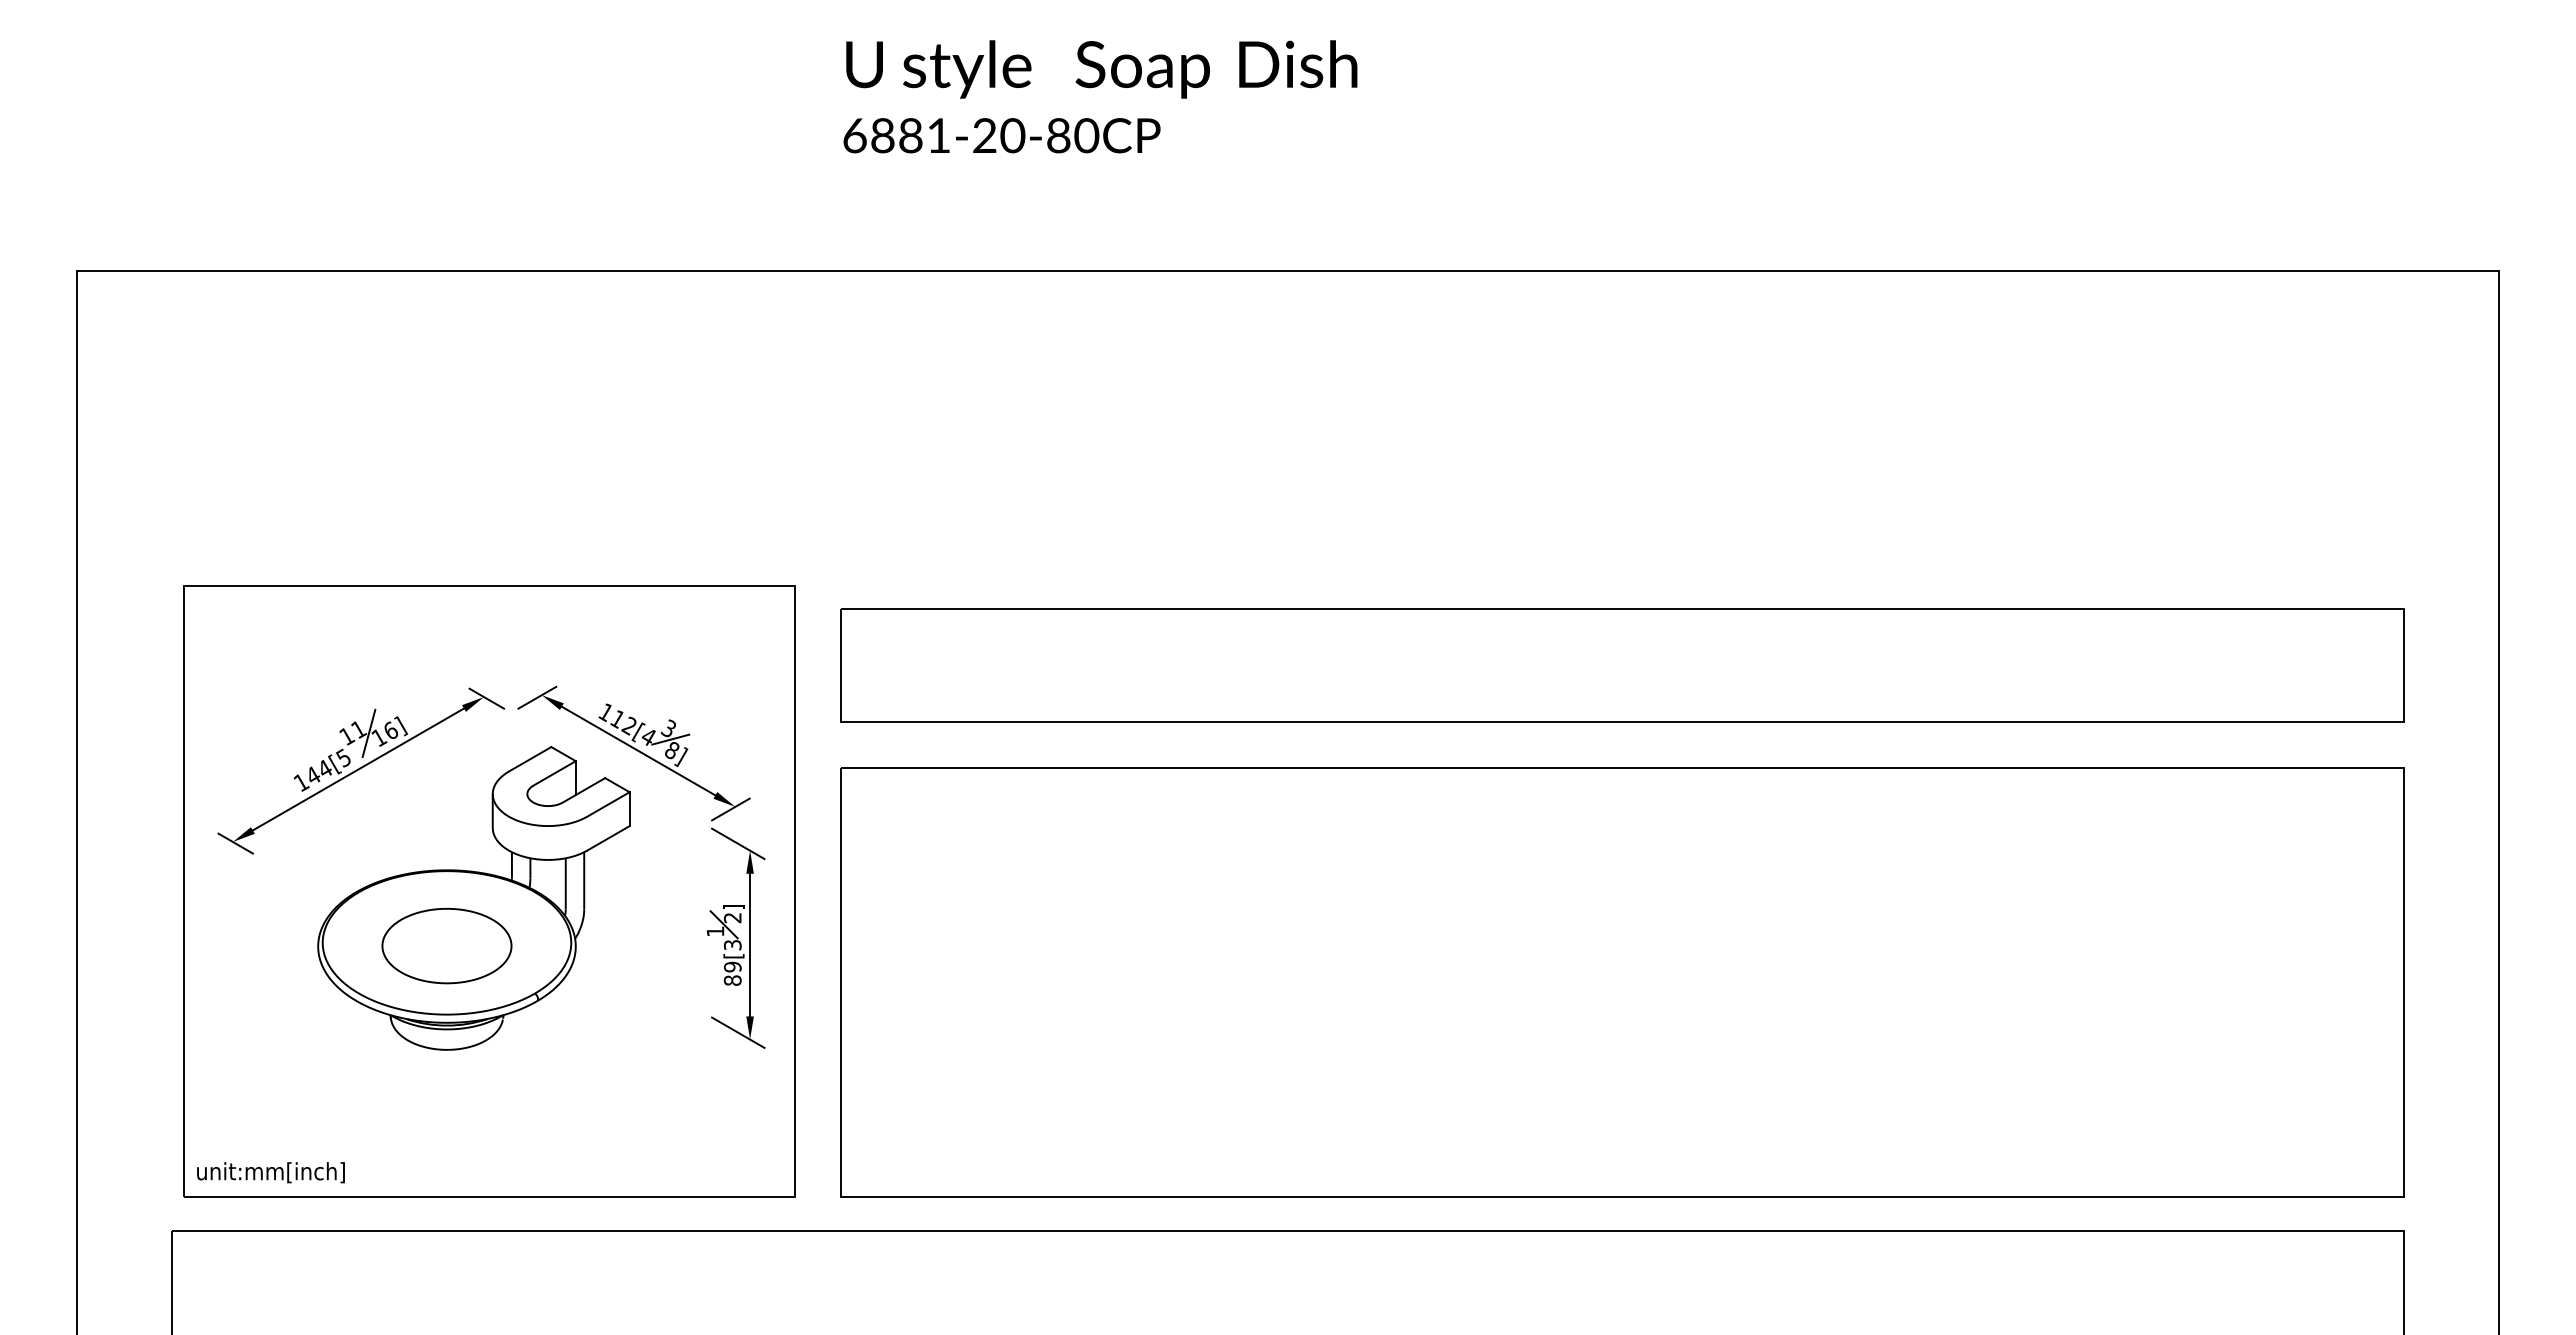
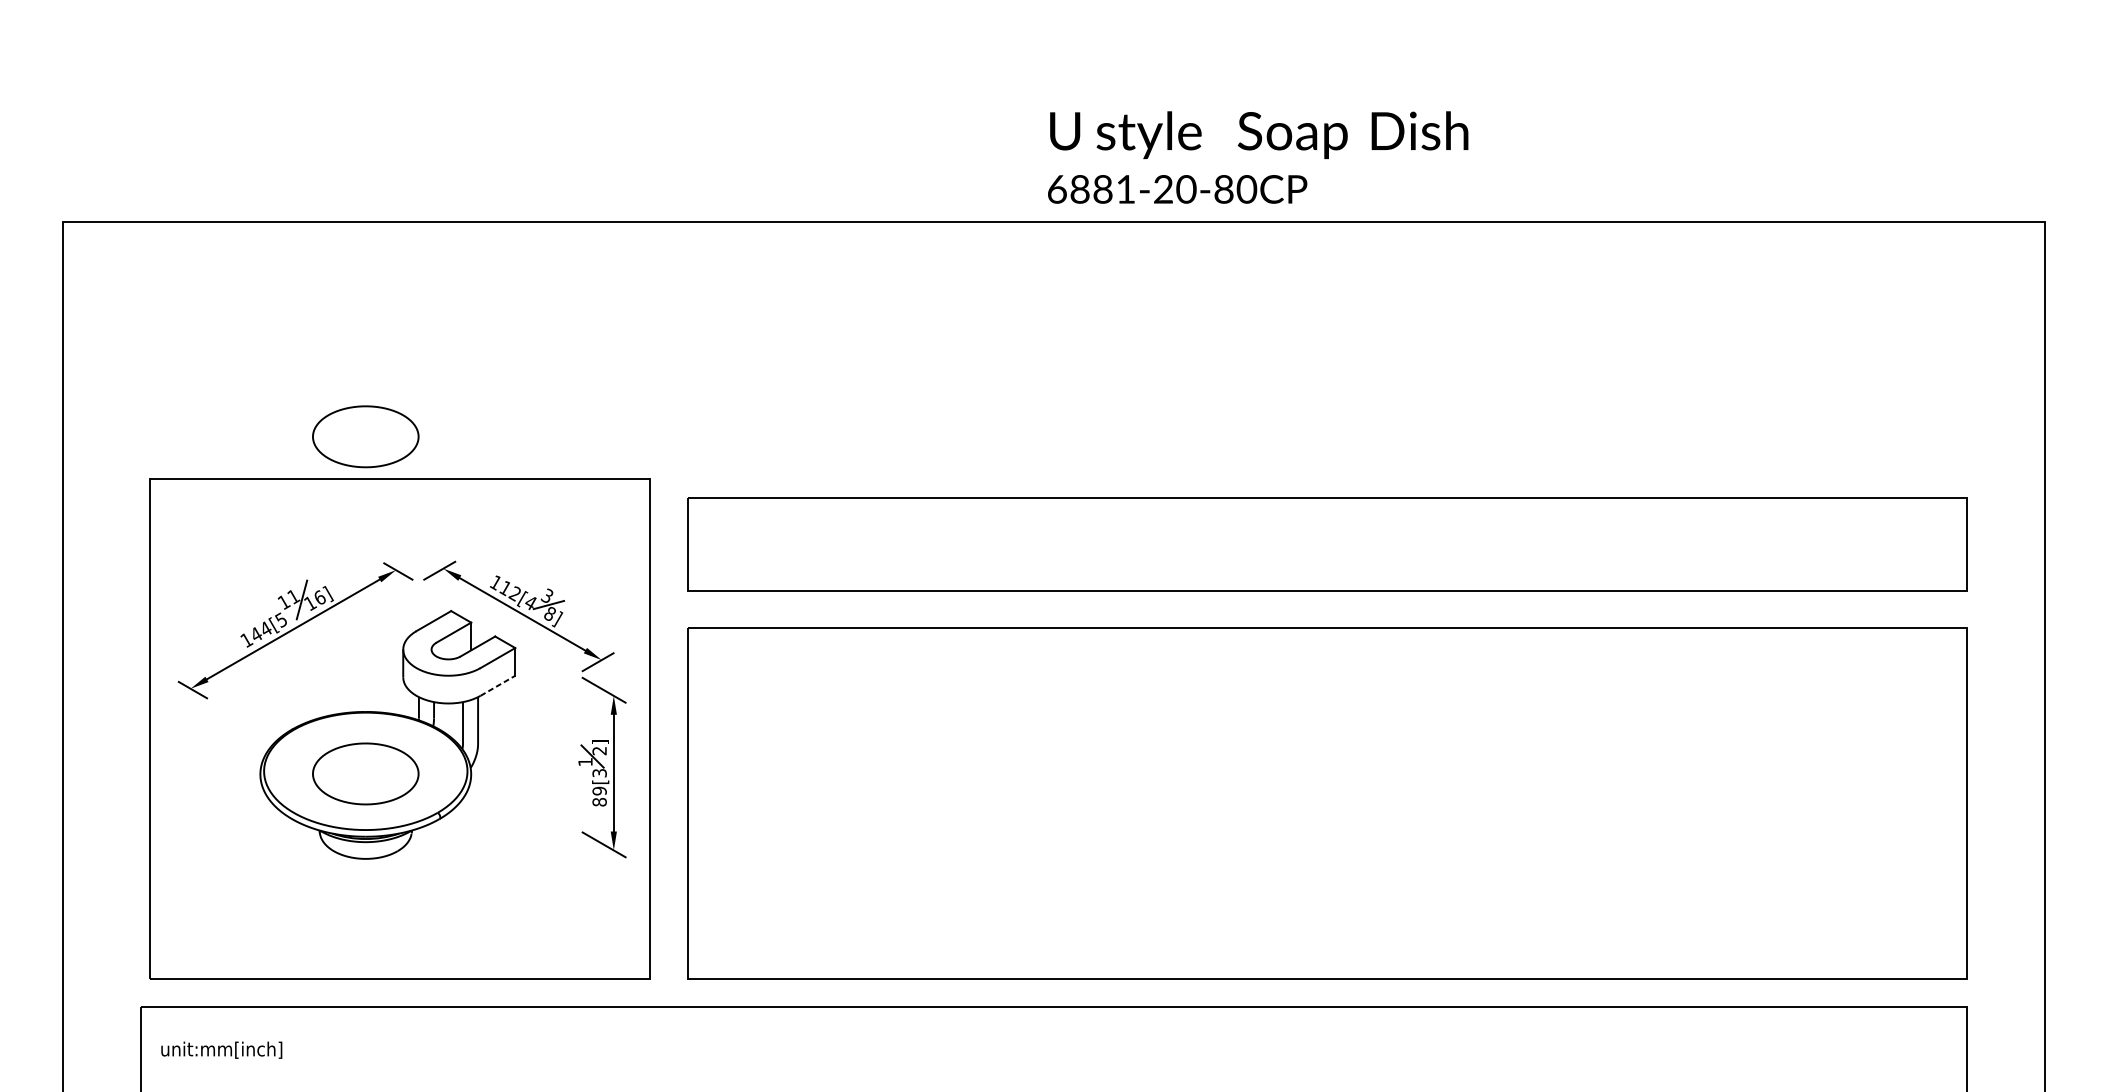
text: (1100, 96) -> (1258, 157), moved
part: (446, 533) -> (365, 436), added
line: (608, 838) -> (497, 685), solid -> dashed
text: (270, 1172) -> (221, 1050), moved

